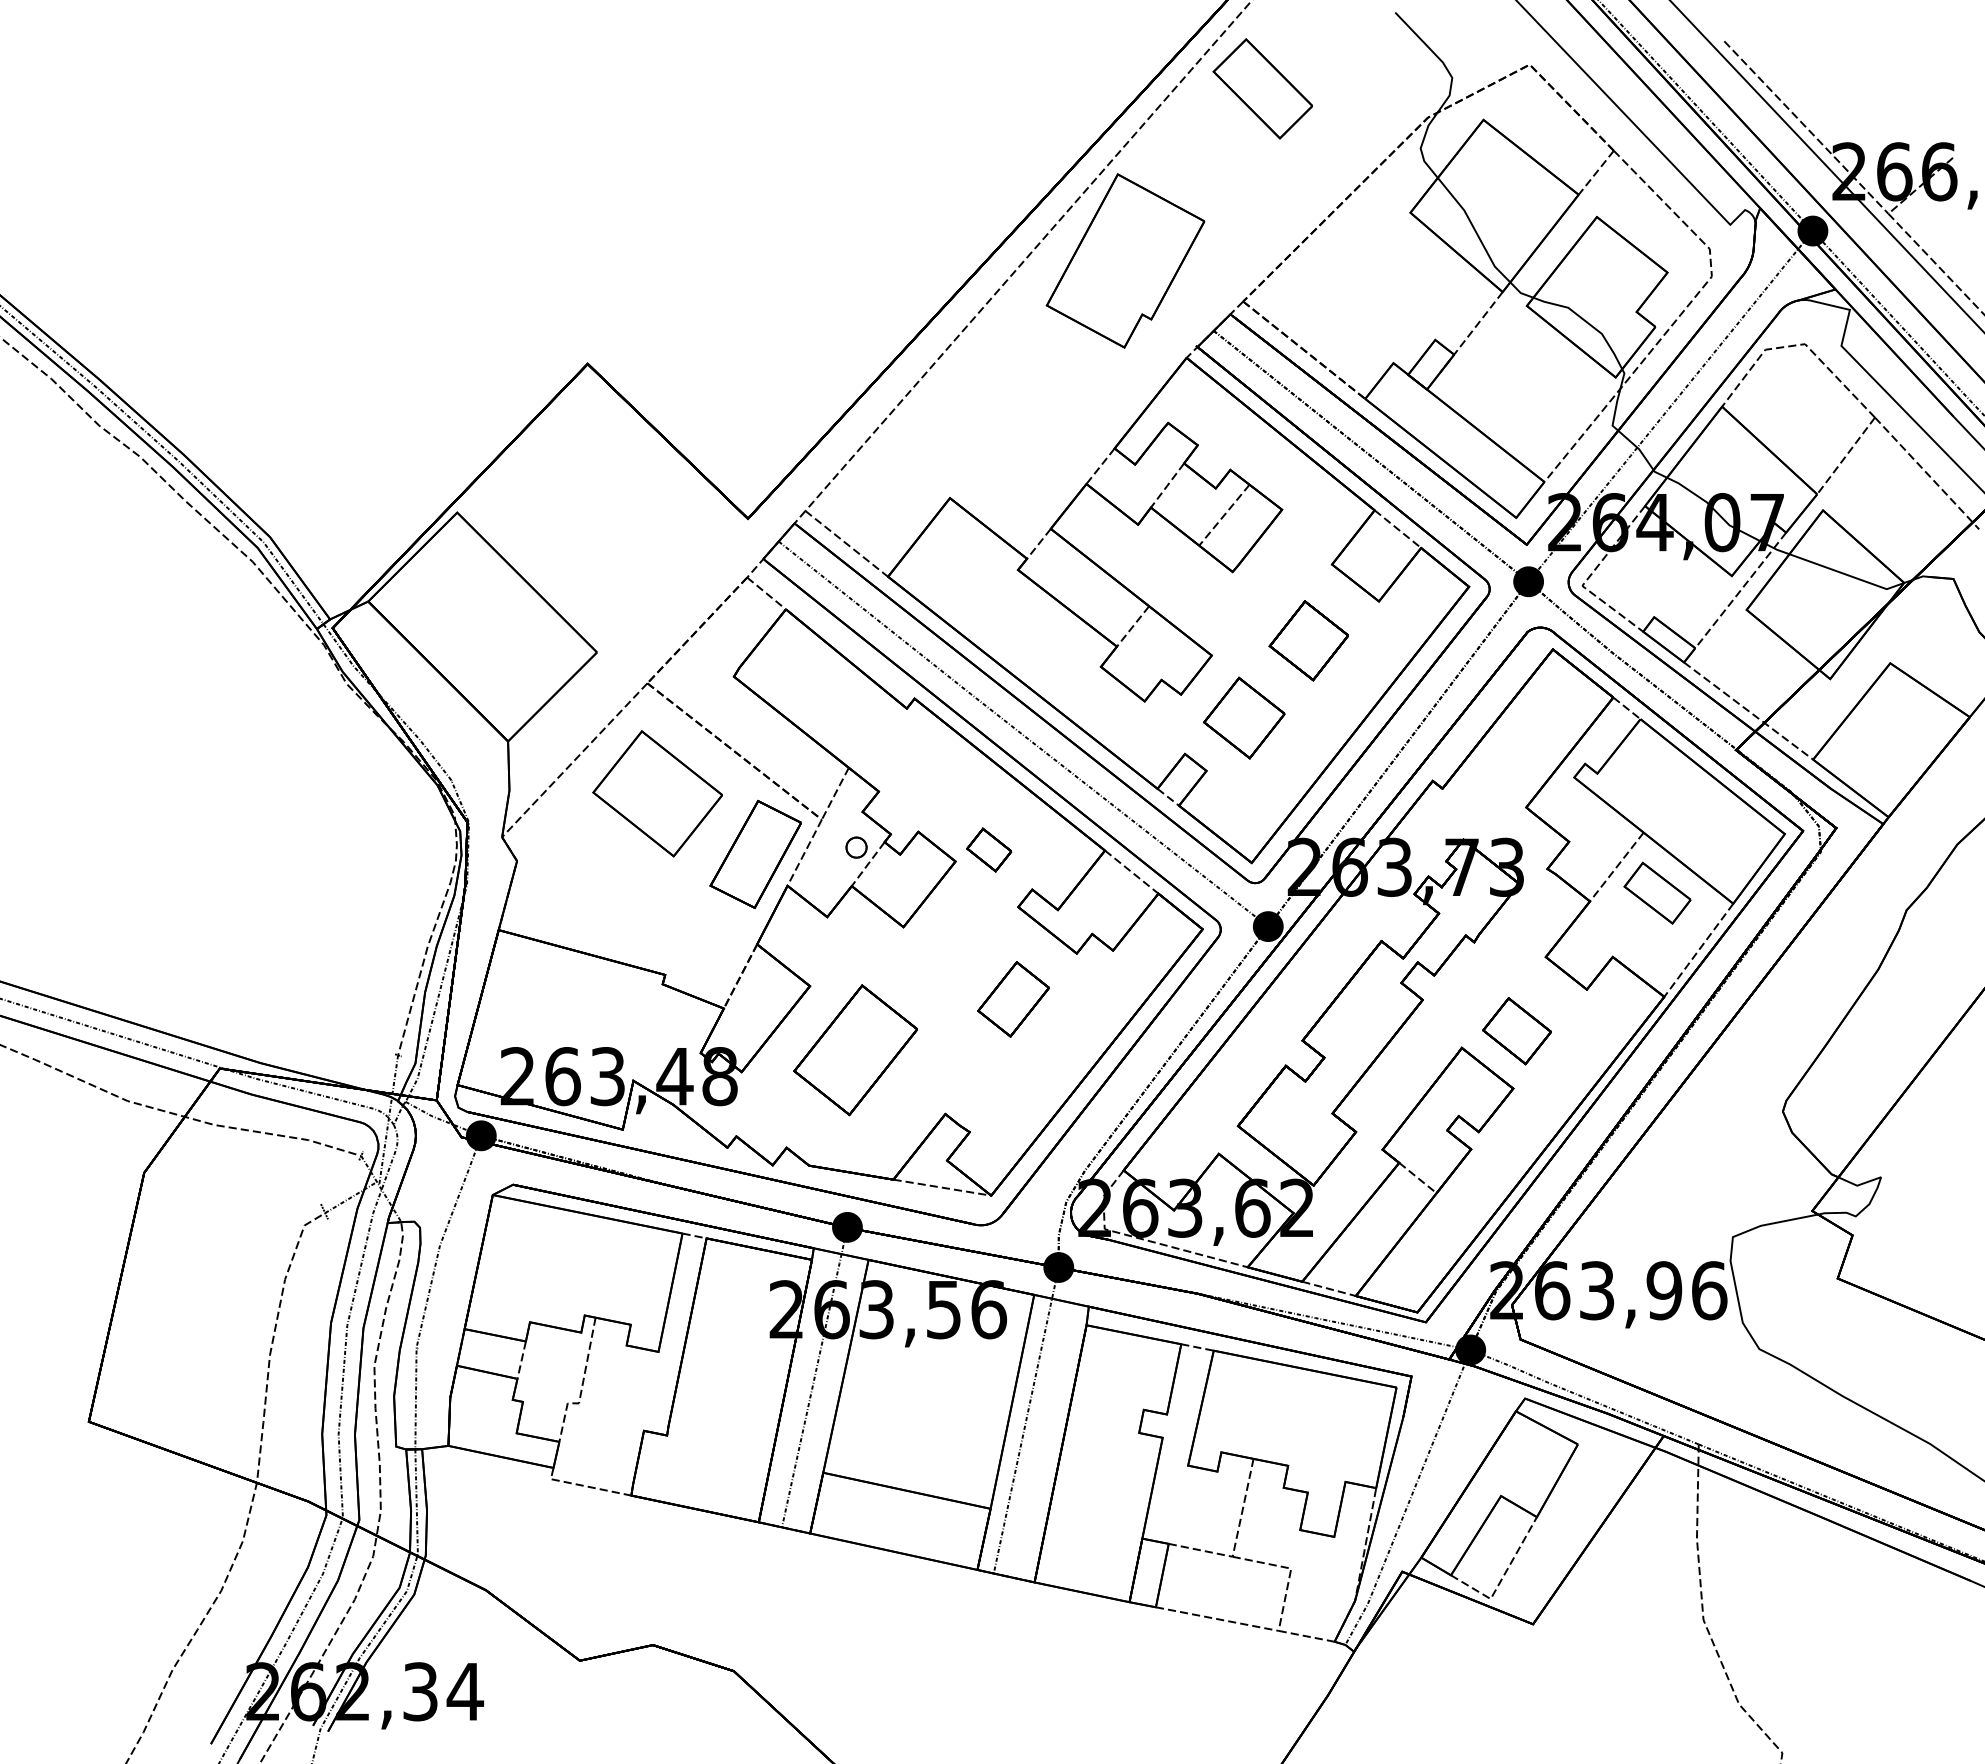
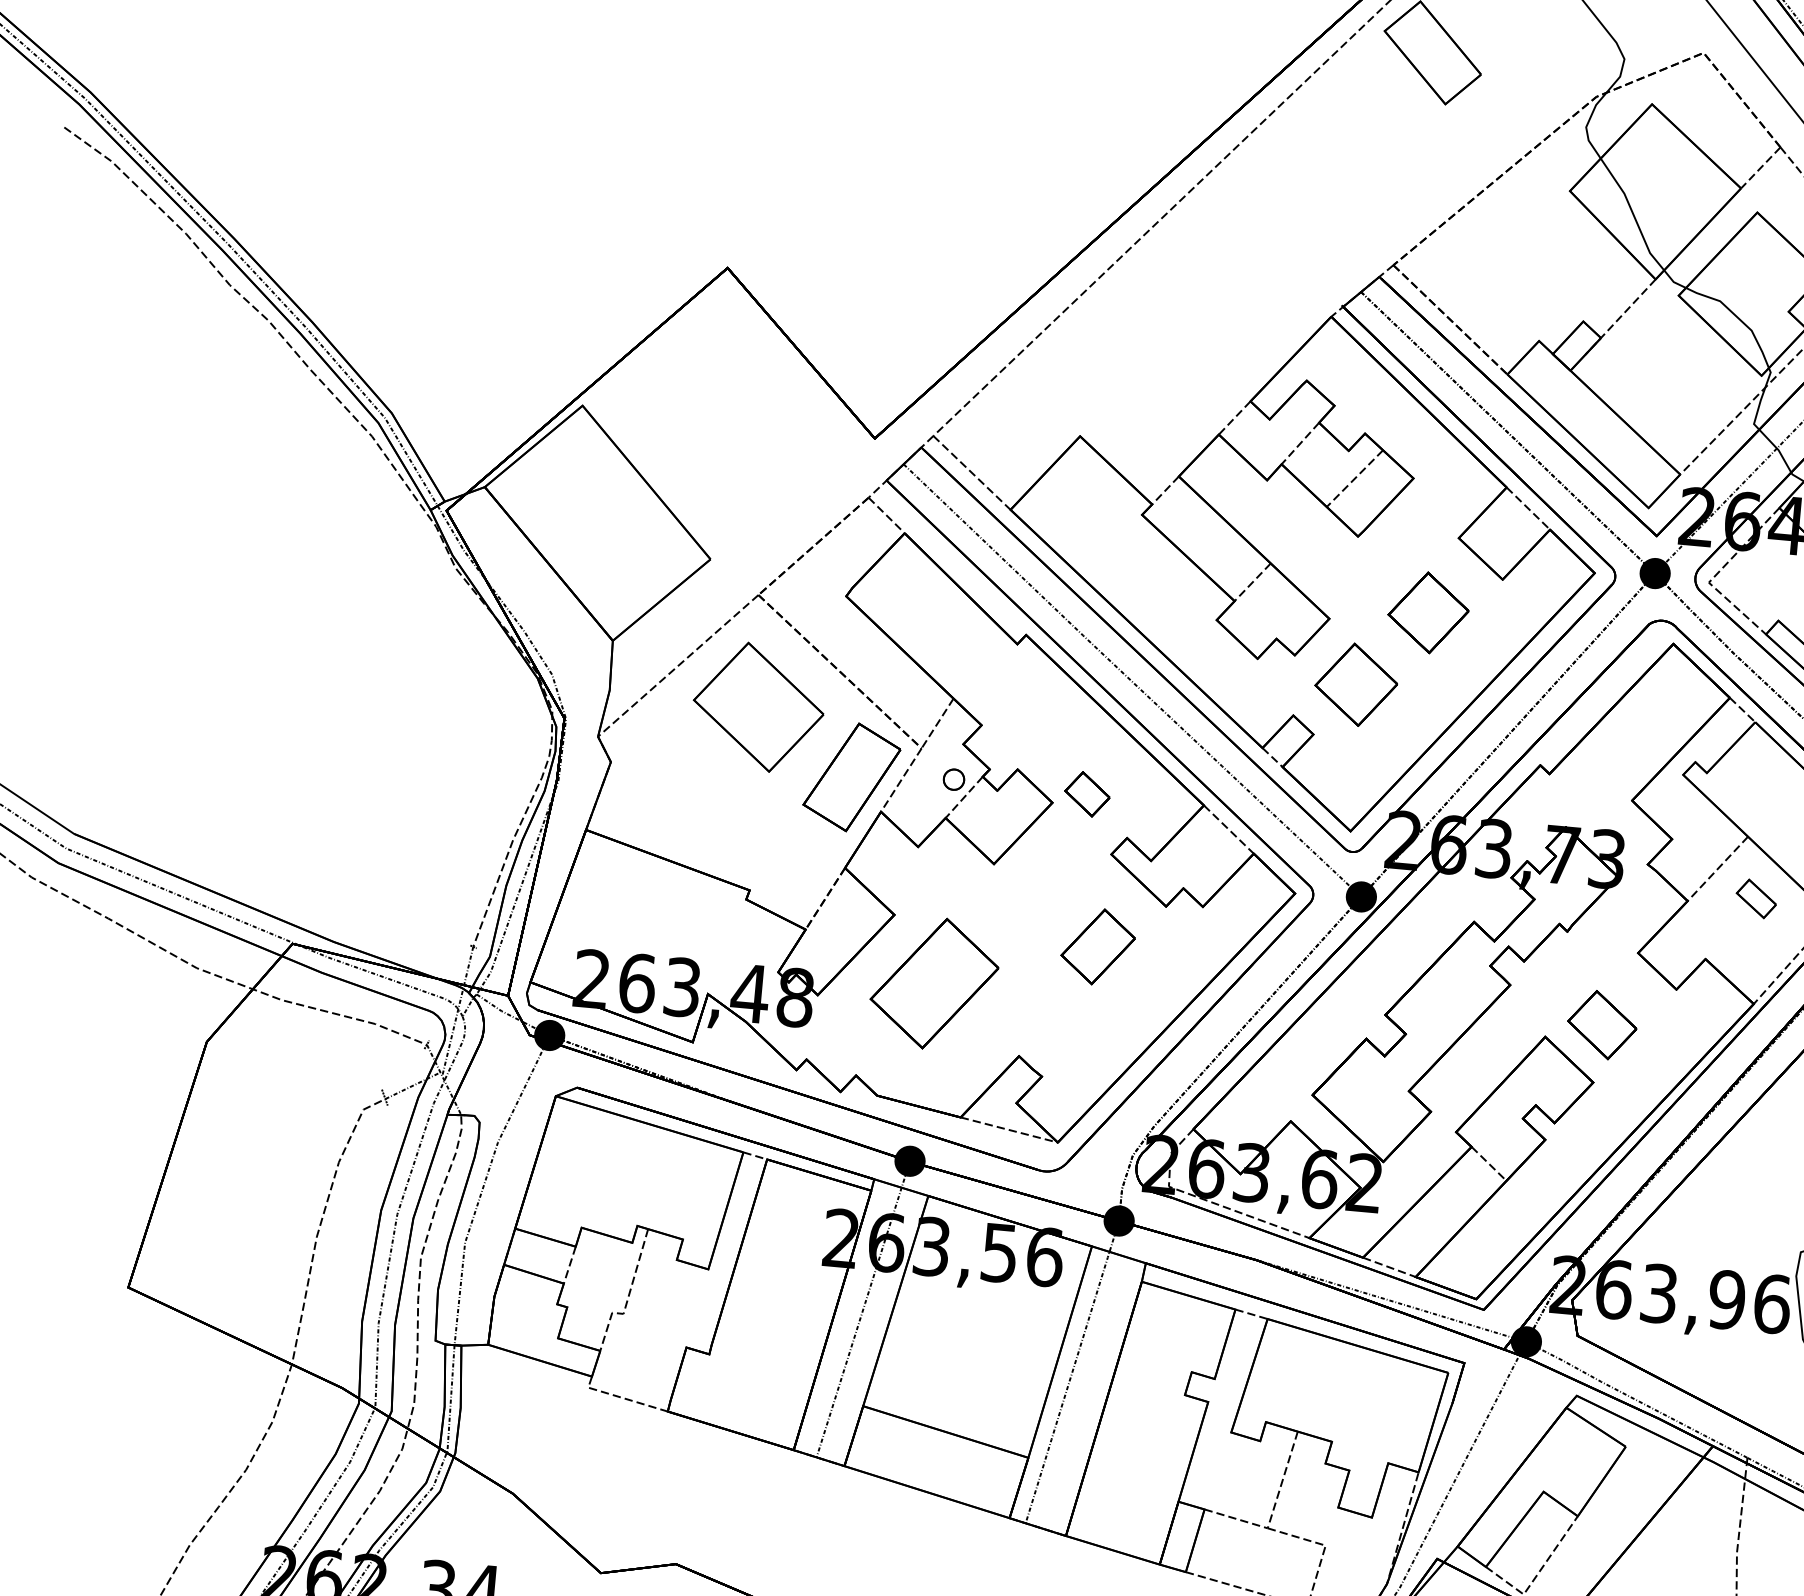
part: (1125, 260) -> (1278, 213), removed
part: (1657, 892) -> (1756, 898), size x0.6

